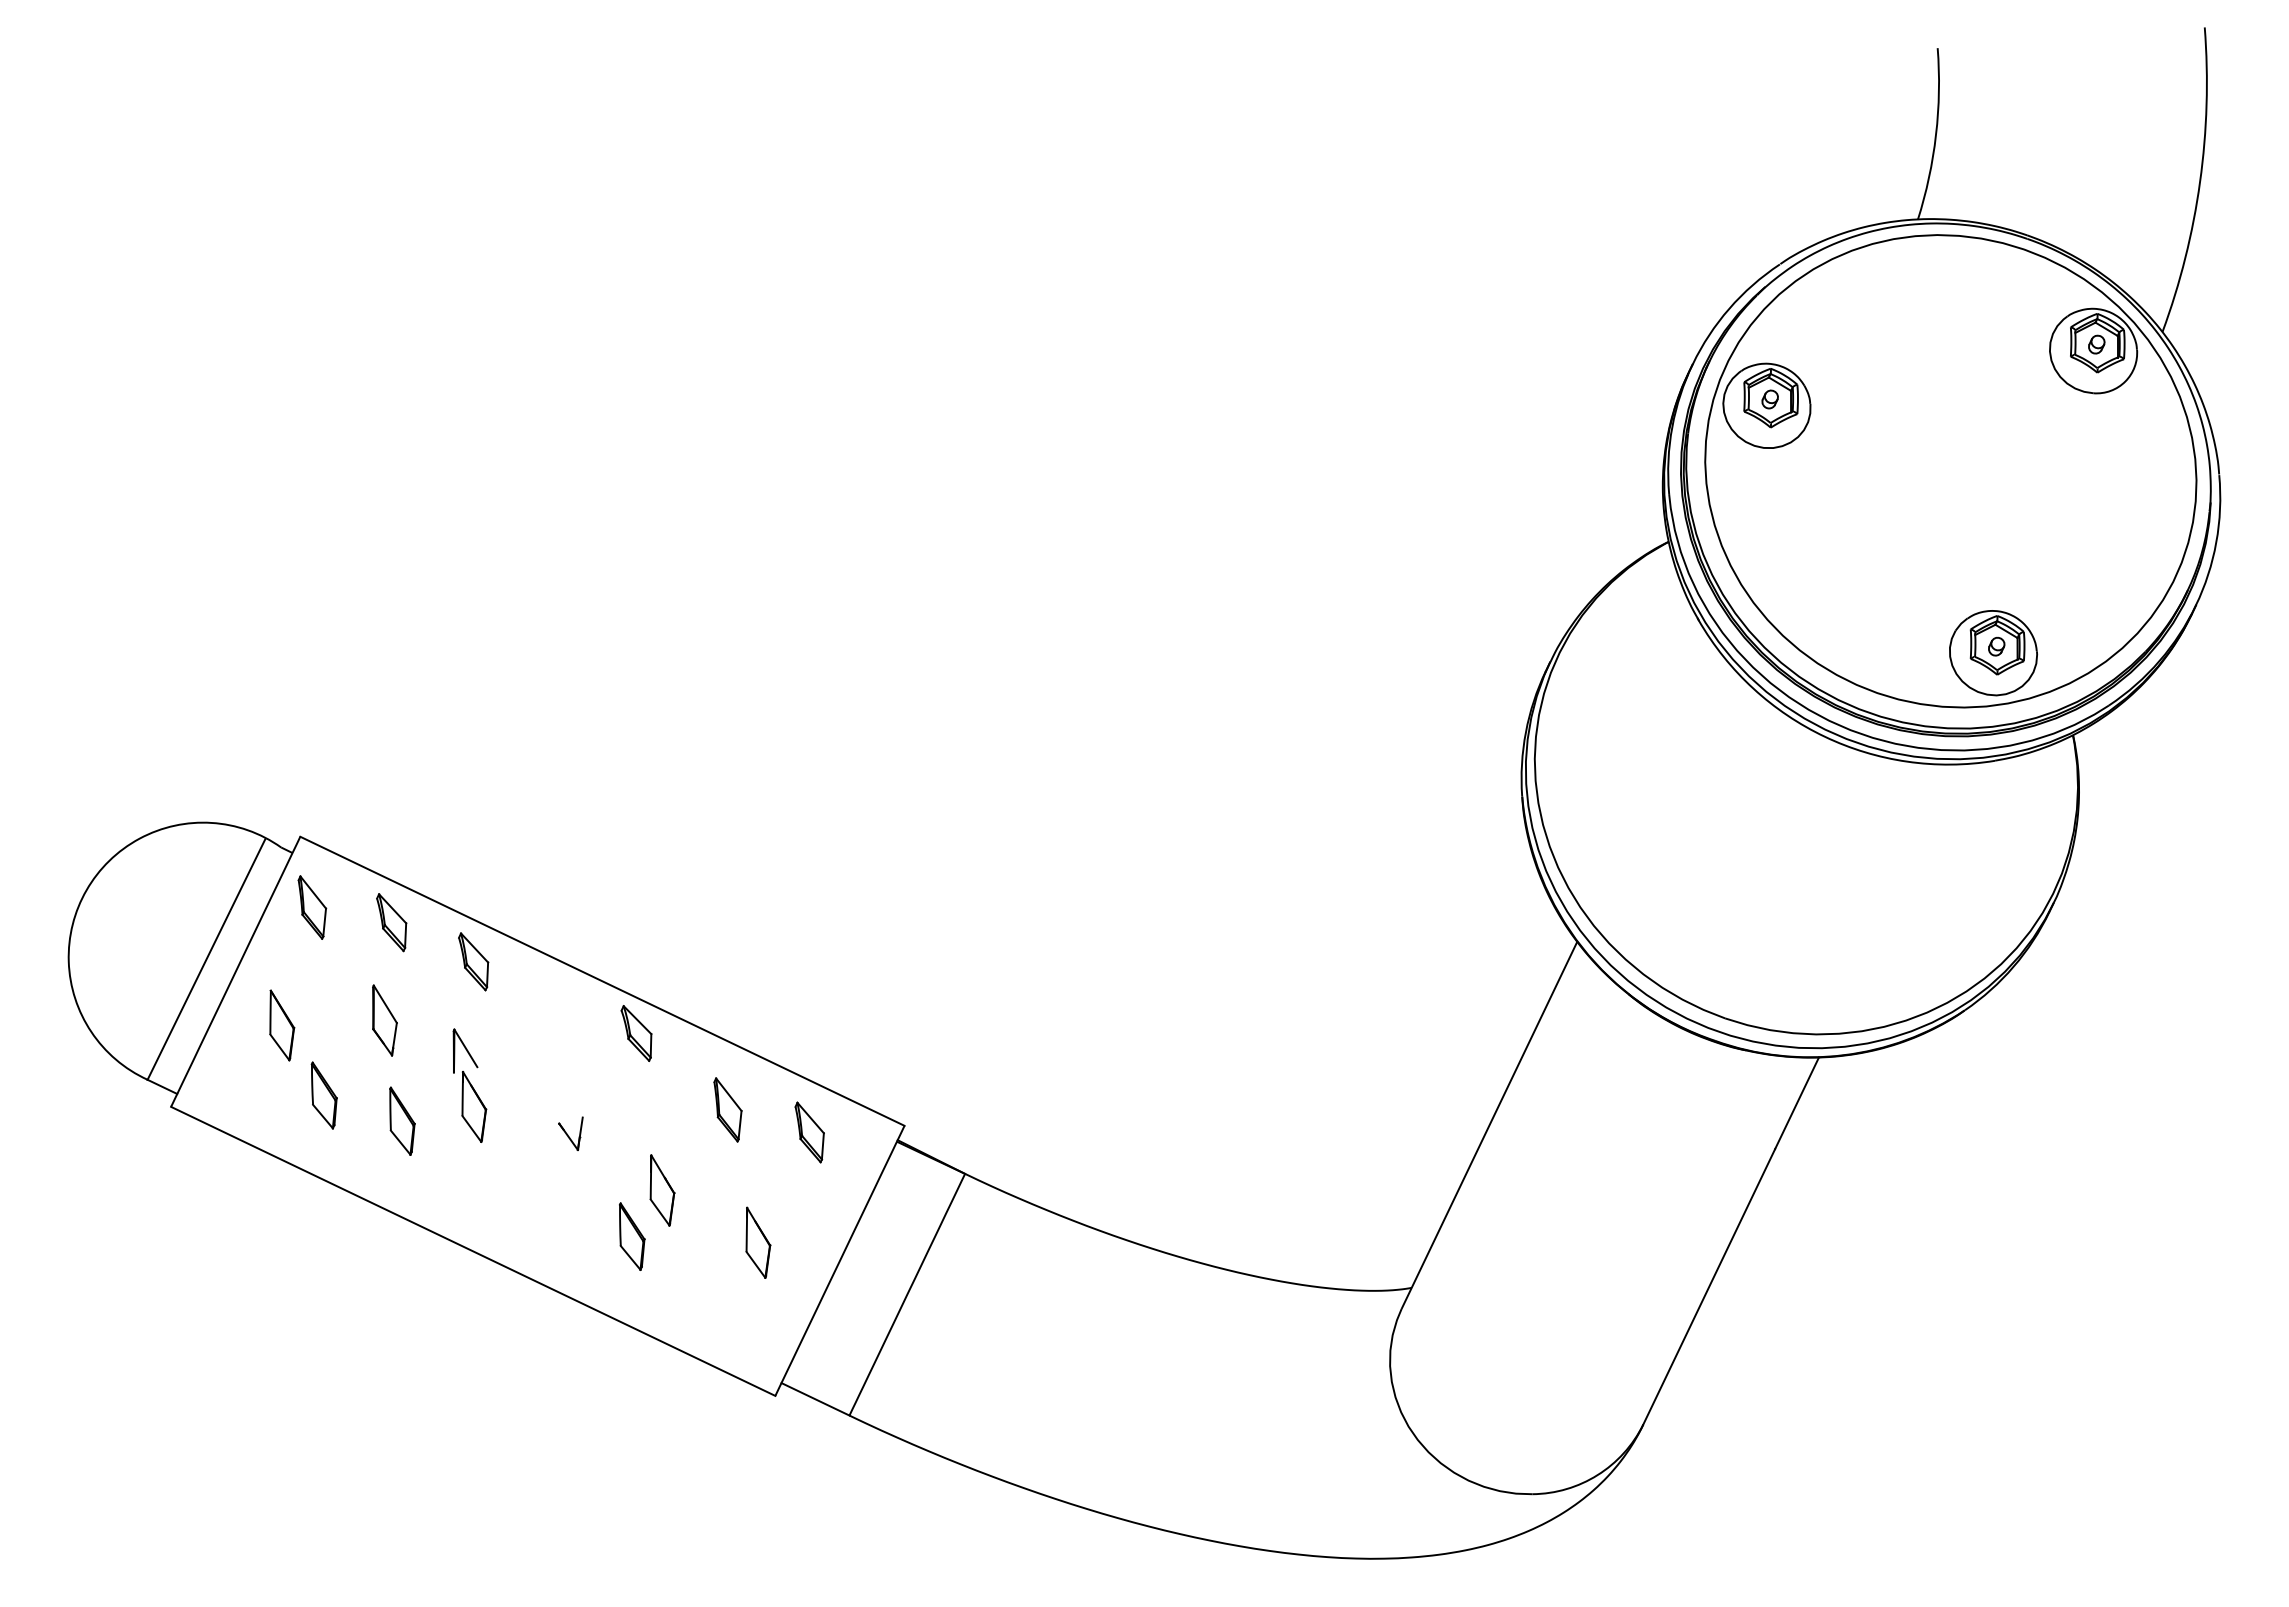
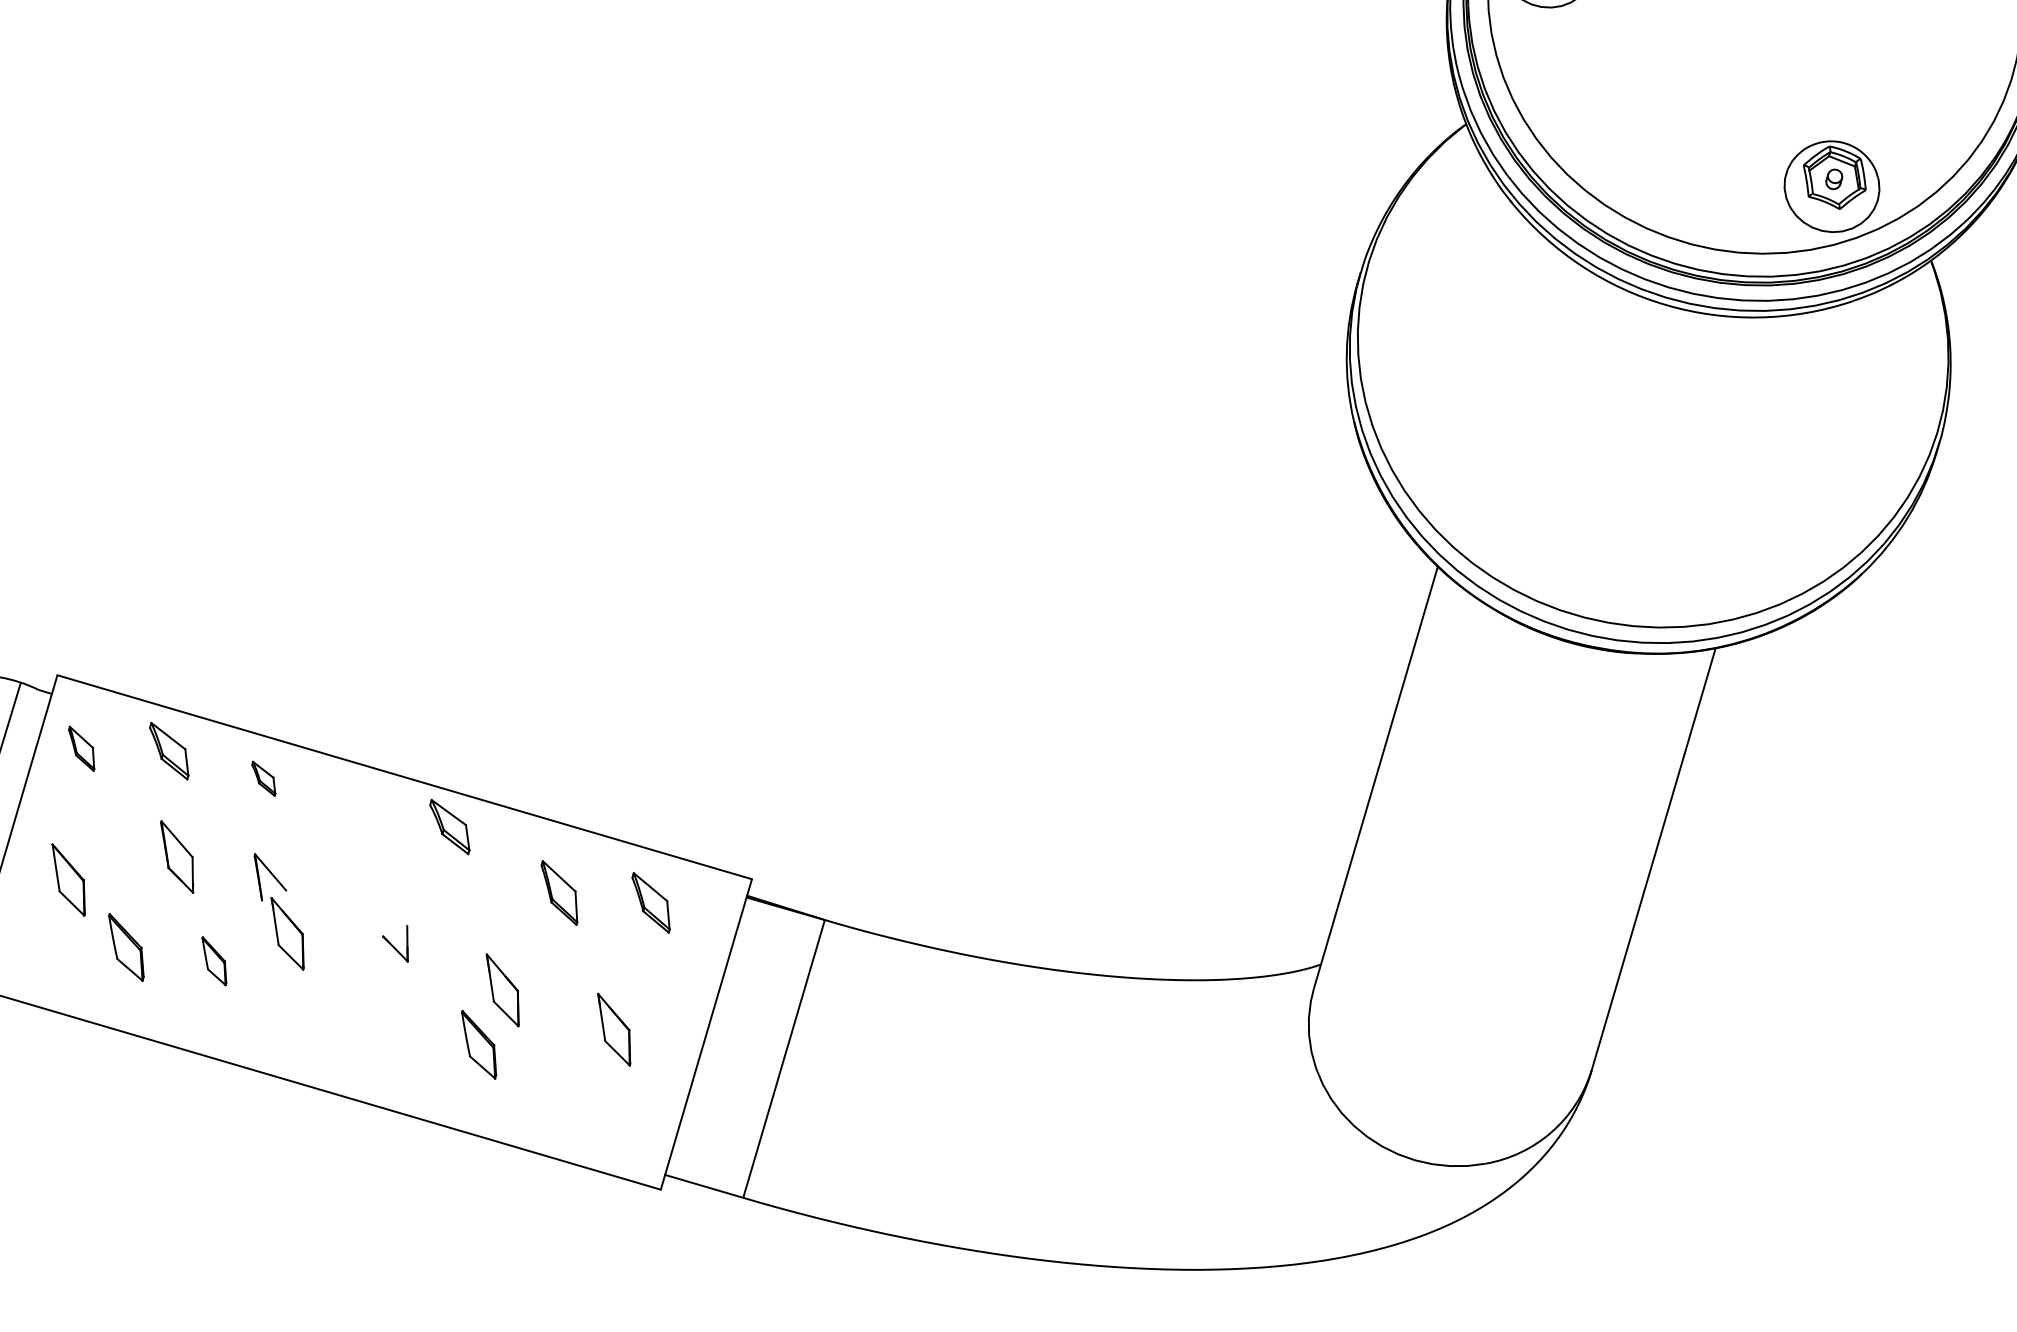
part: (312, 907) -> (82, 748), size x0.7
part: (473, 961) -> (263, 778), size x0.6
part: (402, 1120) -> (215, 960), size x0.7

